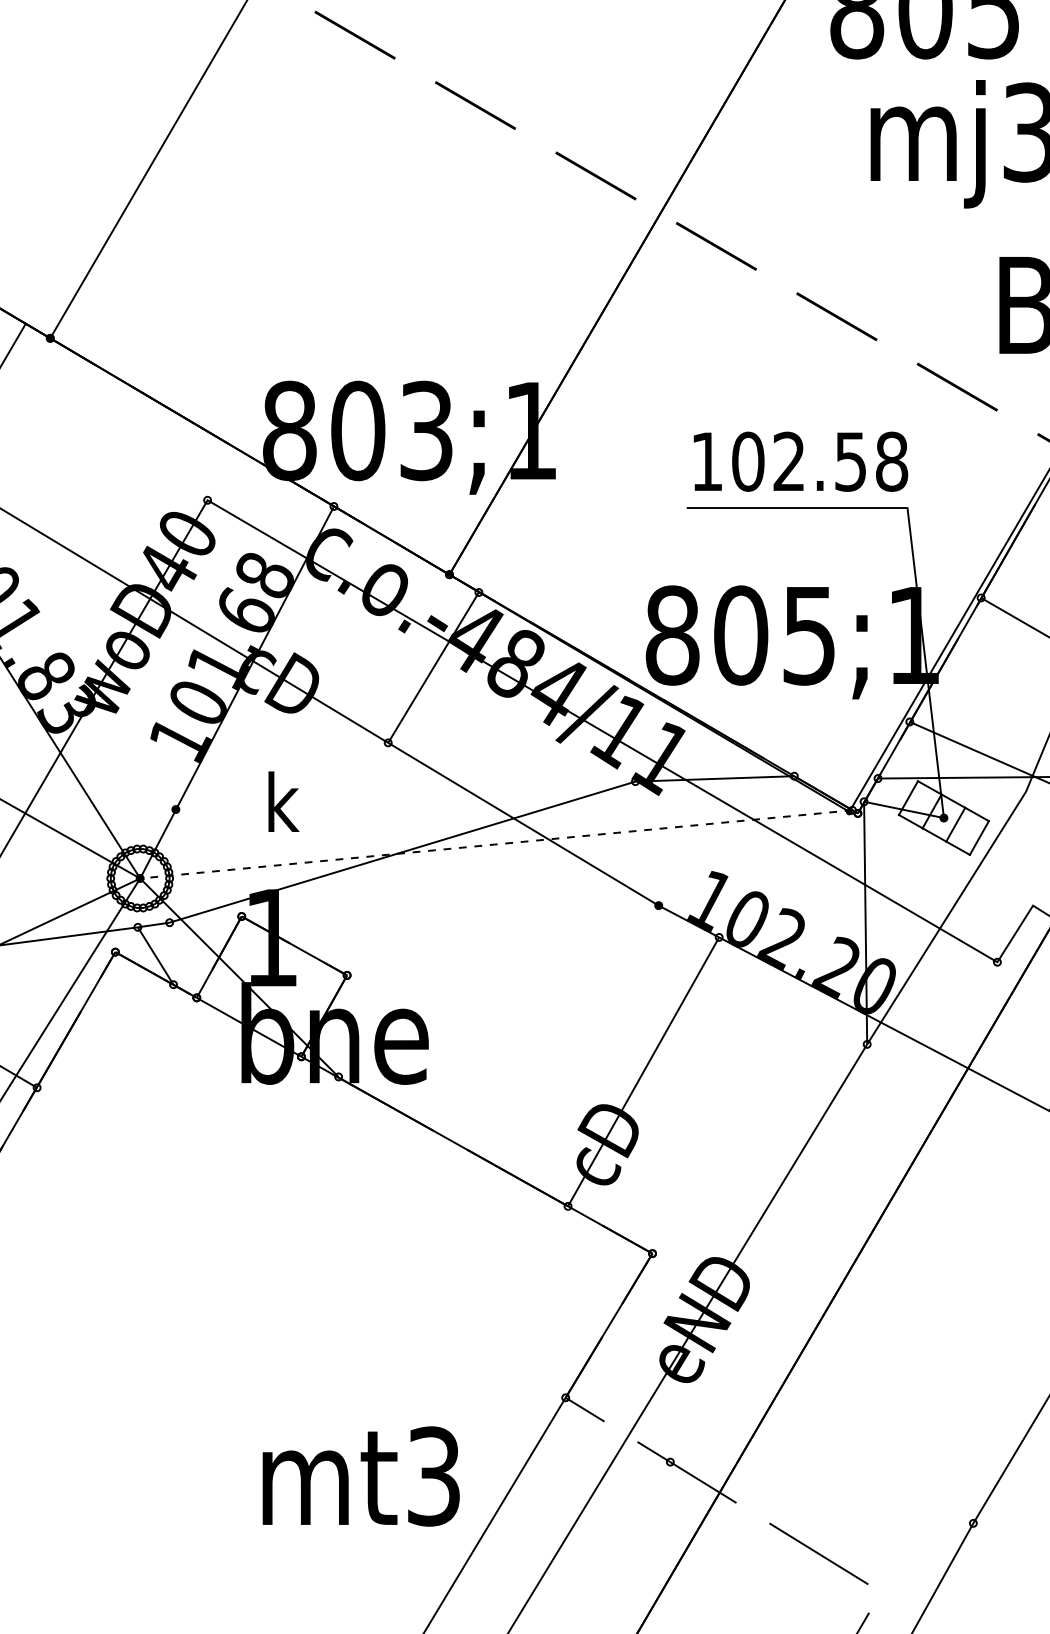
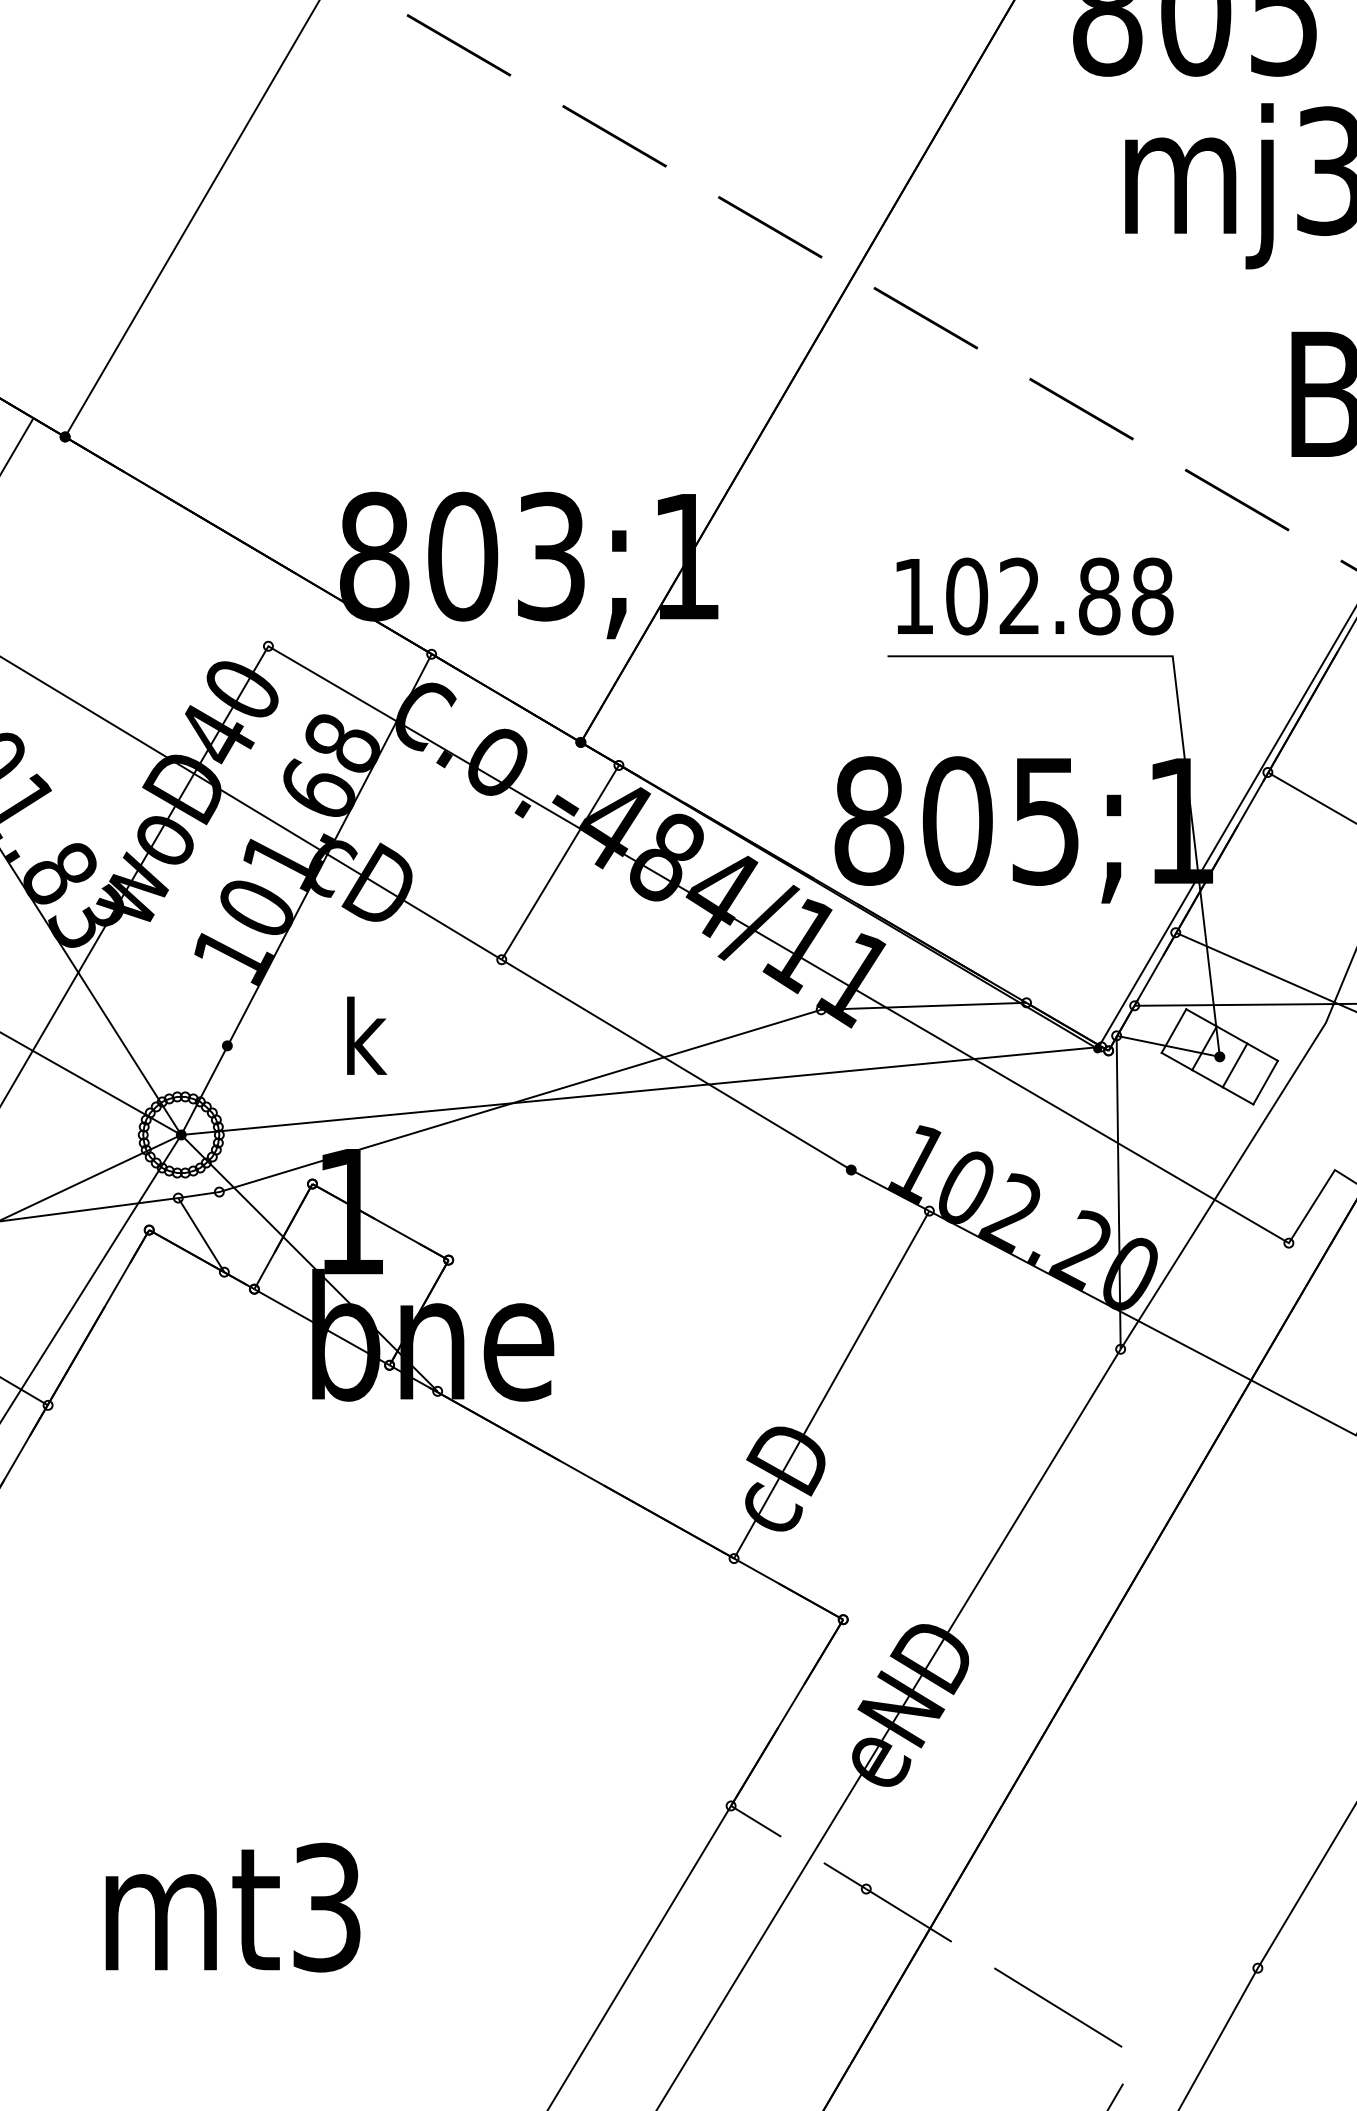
text: (850, 461) -> (1099, 596), 102.58 -> 102.88
line: (496, 844) -> (641, 1091), dashed -> solid
text: (360, 1476) -> (232, 1907), moved

